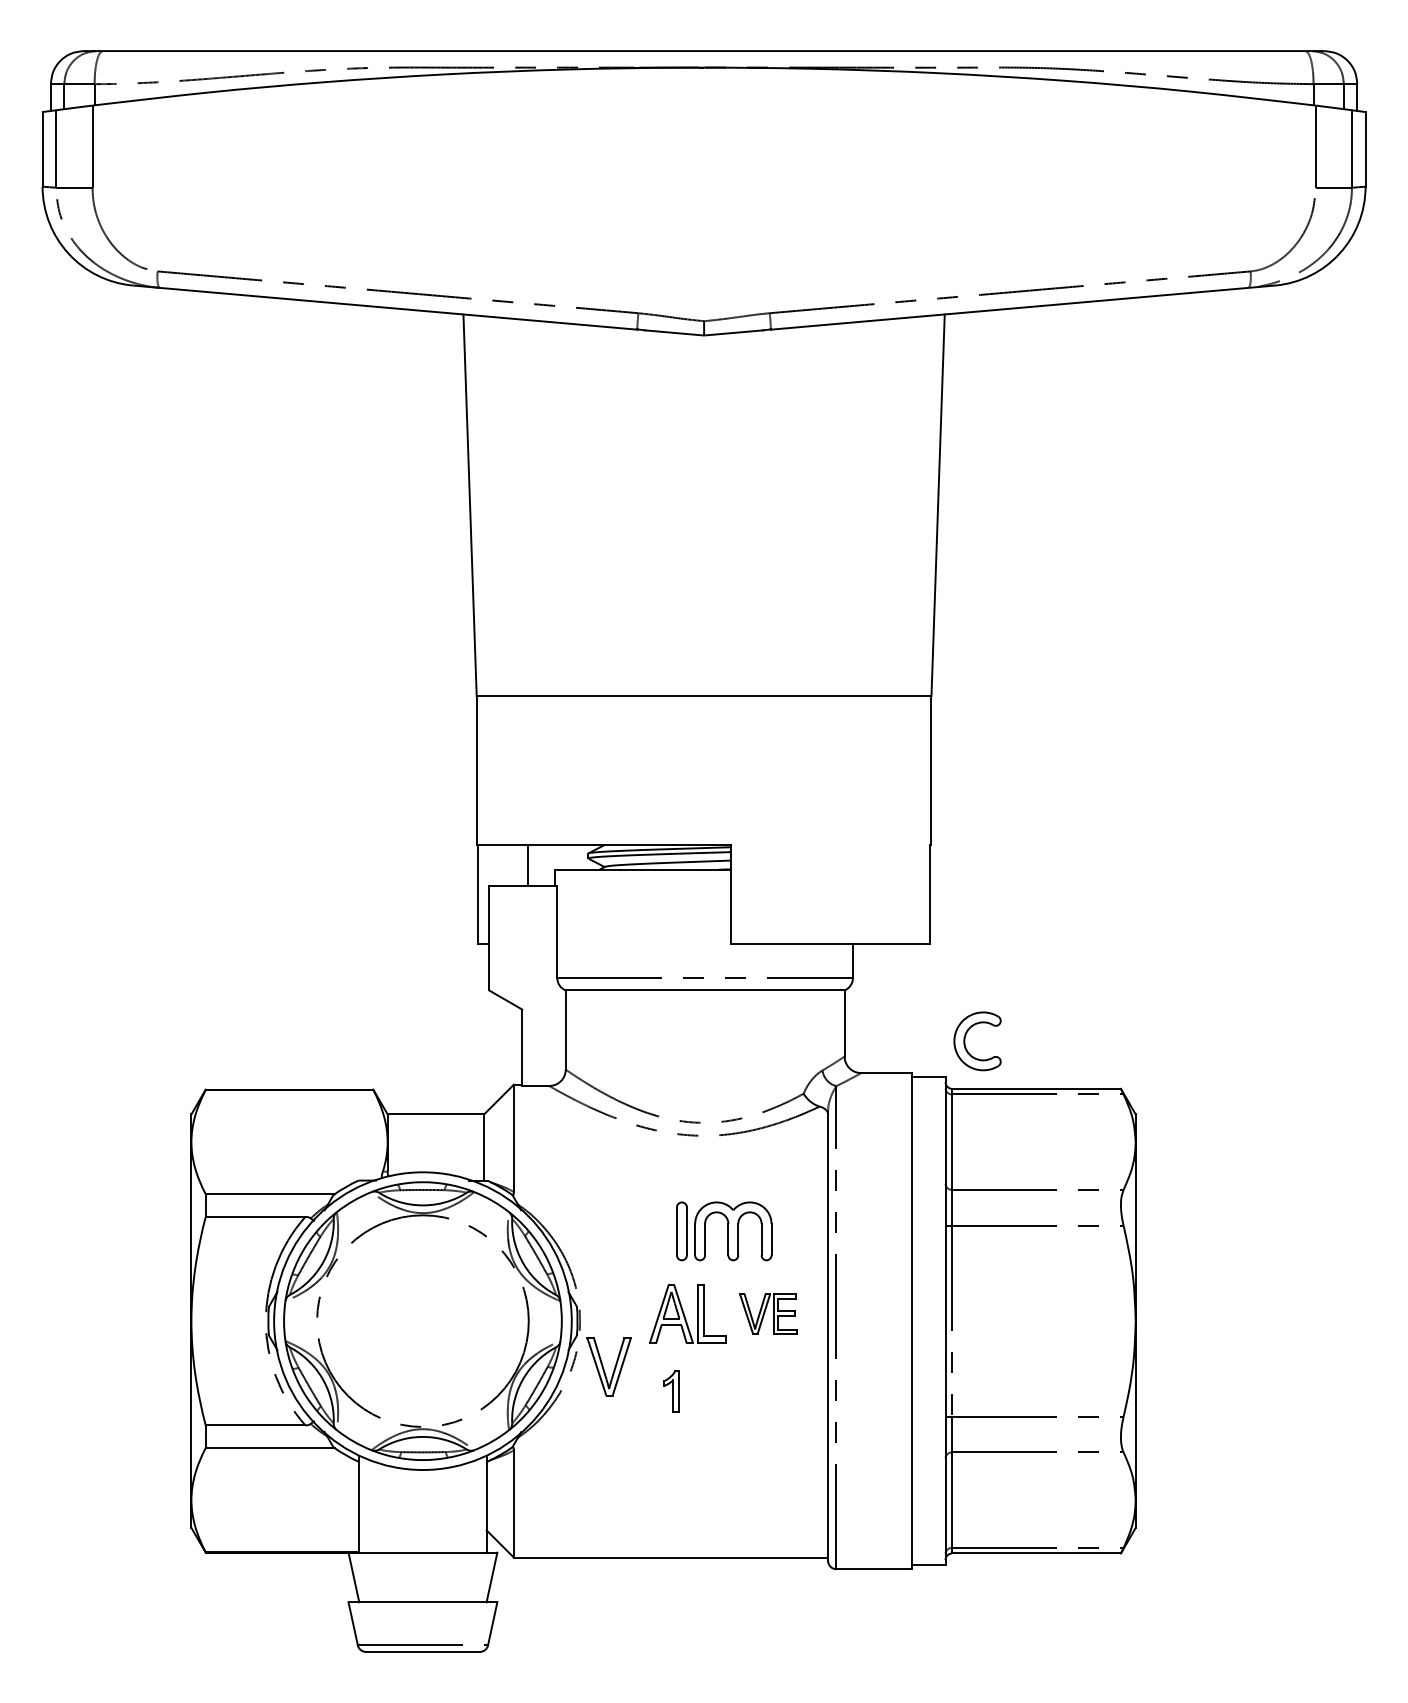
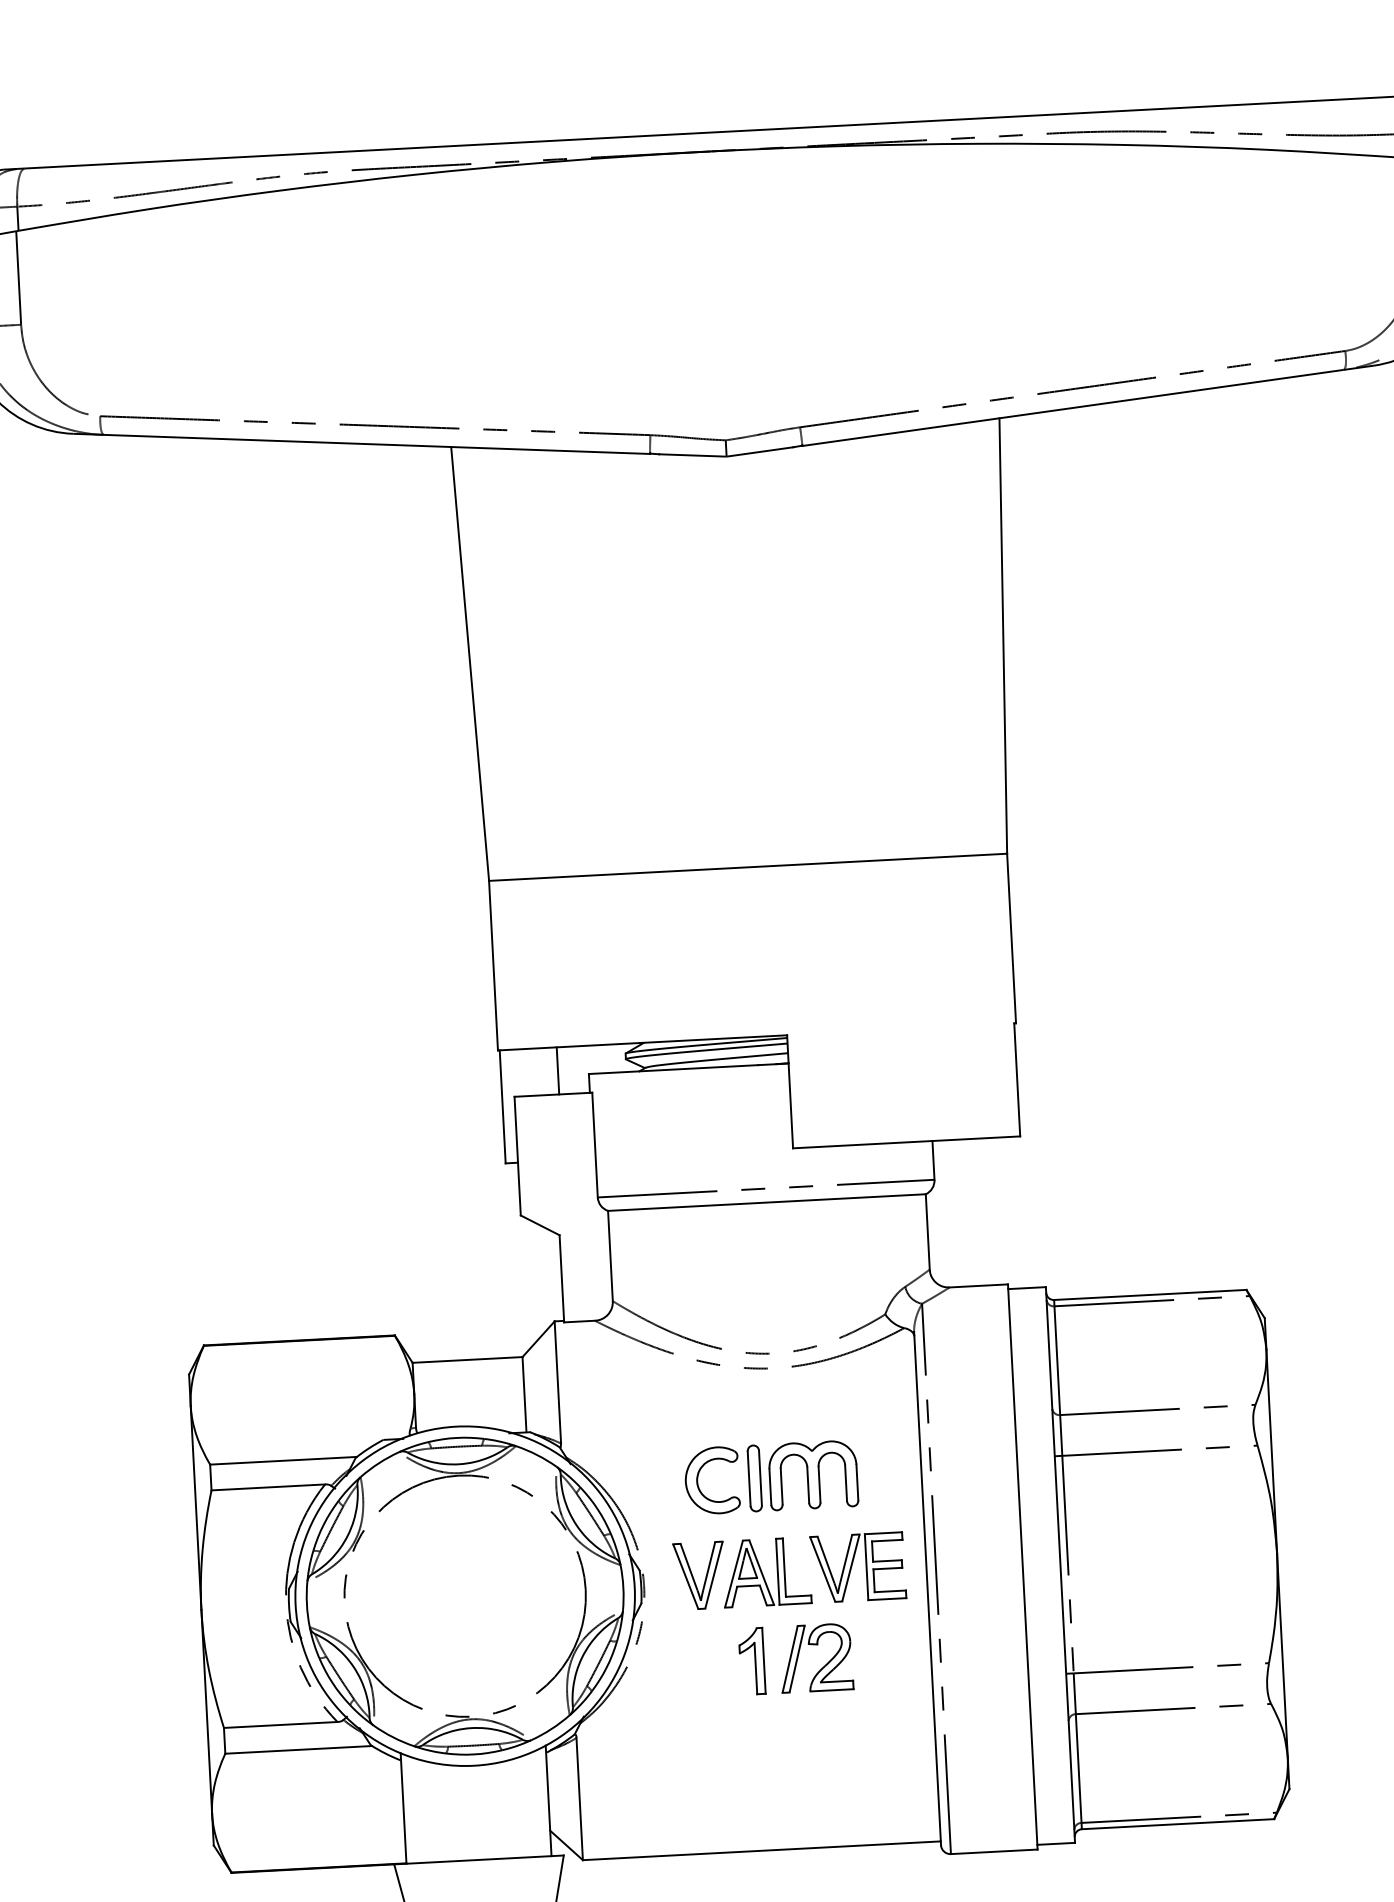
part: (965, 1041) -> (698, 1481), moved
part: (768, 1313) -> (858, 1566), size x1.43
part: (608, 1366) -> (698, 1575), moved
part: (671, 1391) -> (752, 1661), size x1.43
part: (734, 1397) -> (824, 1664), added

